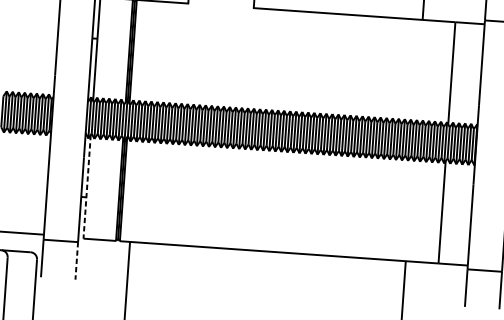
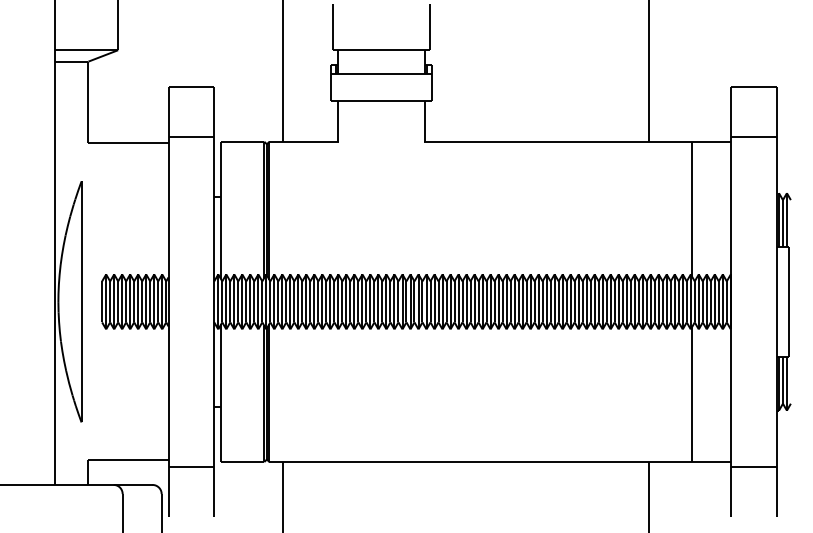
line: (87, 187) -> (221, 393), dashed -> solid
line: (76, 261) -> (214, 492), dashed -> solid

